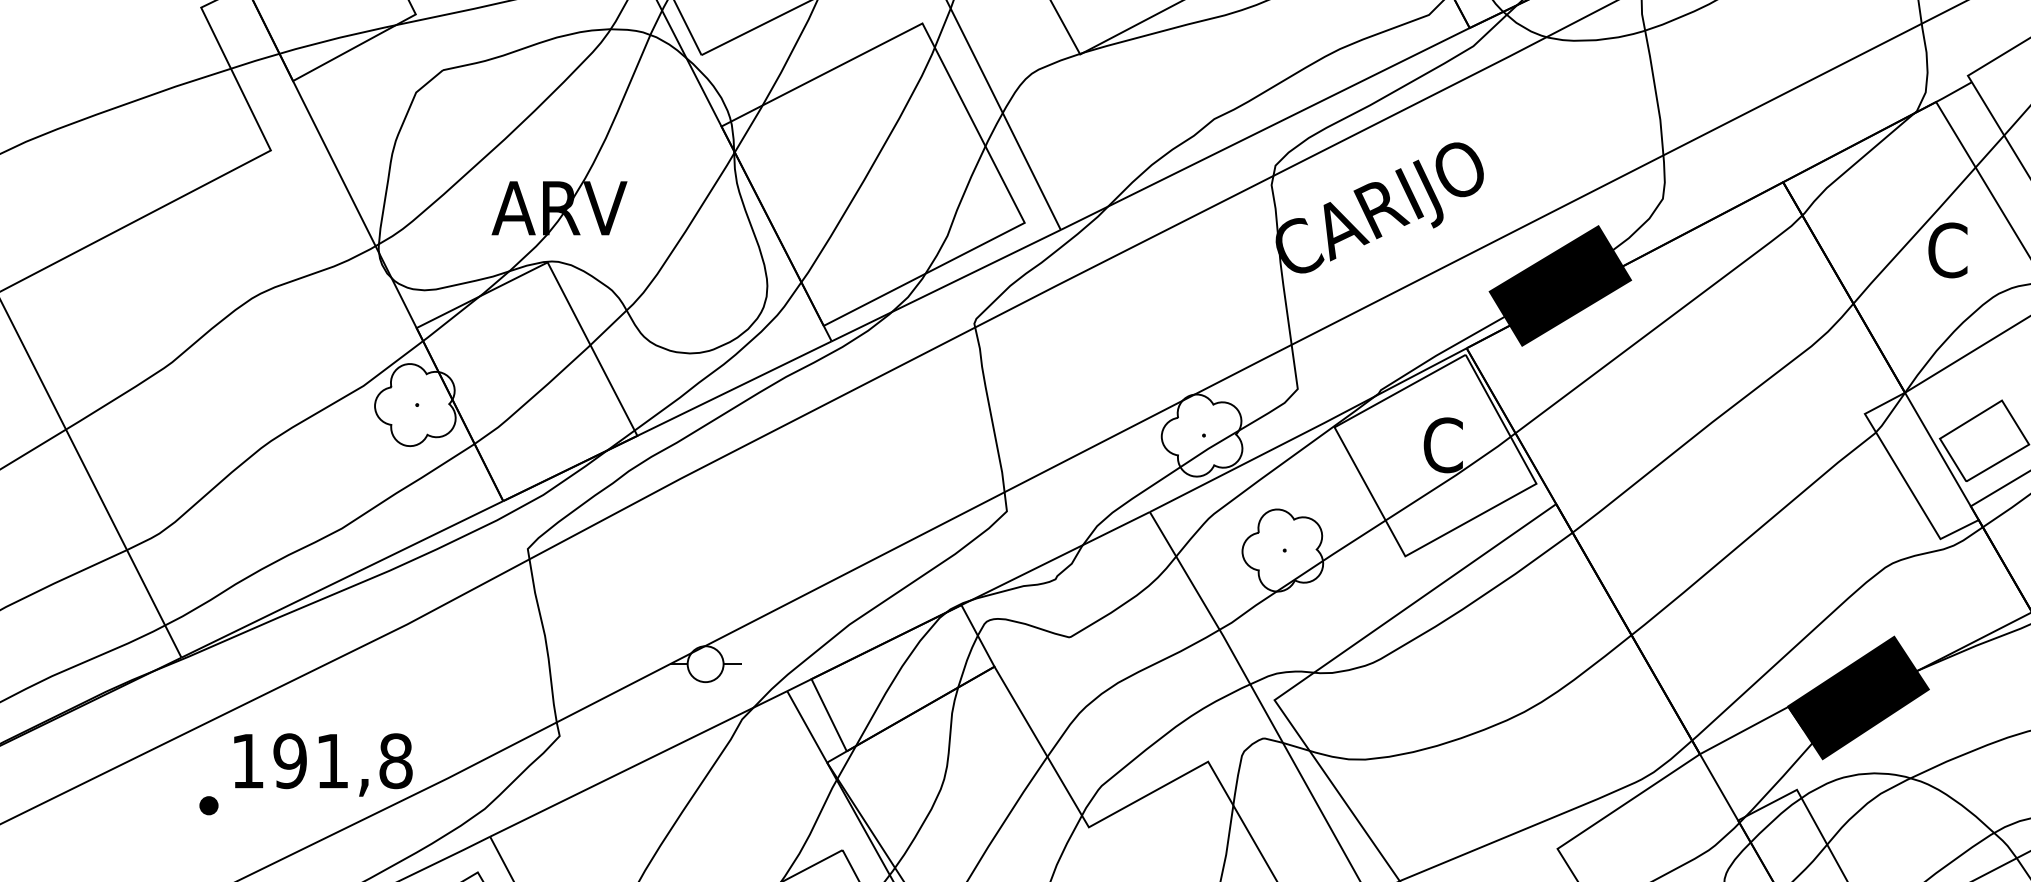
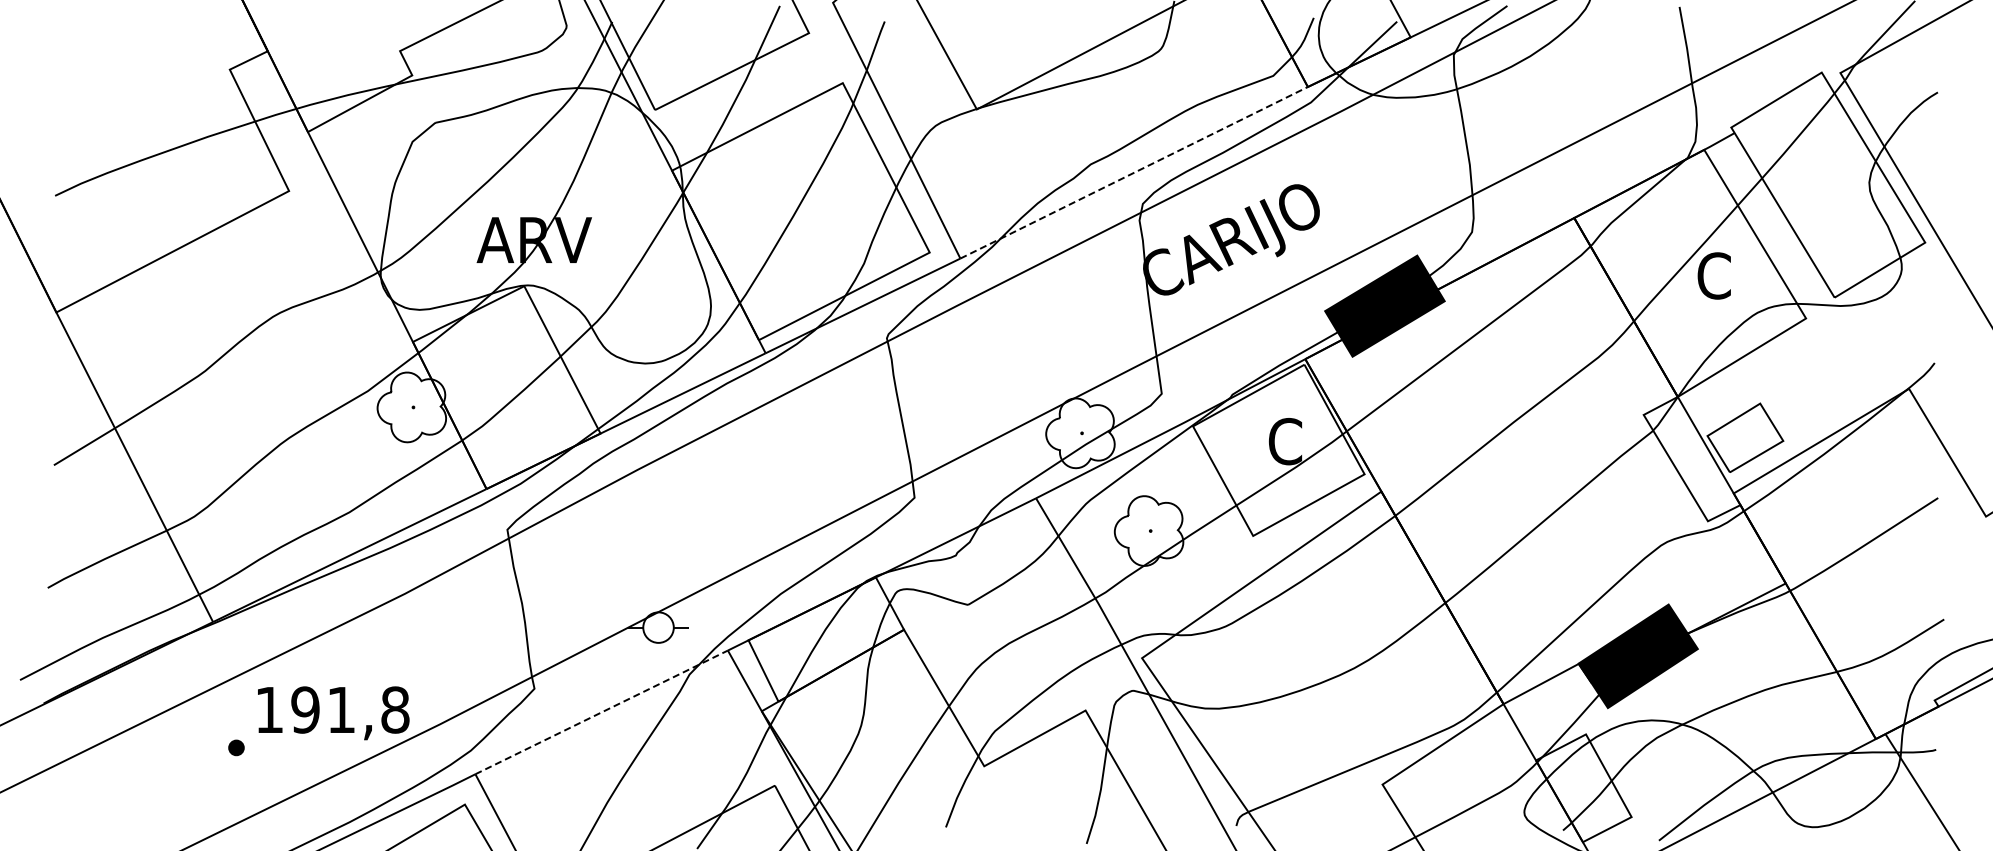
line: (1265, 128) -> (1134, 172), solid -> dashed
line: (638, 764) -> (601, 712), solid -> dashed

